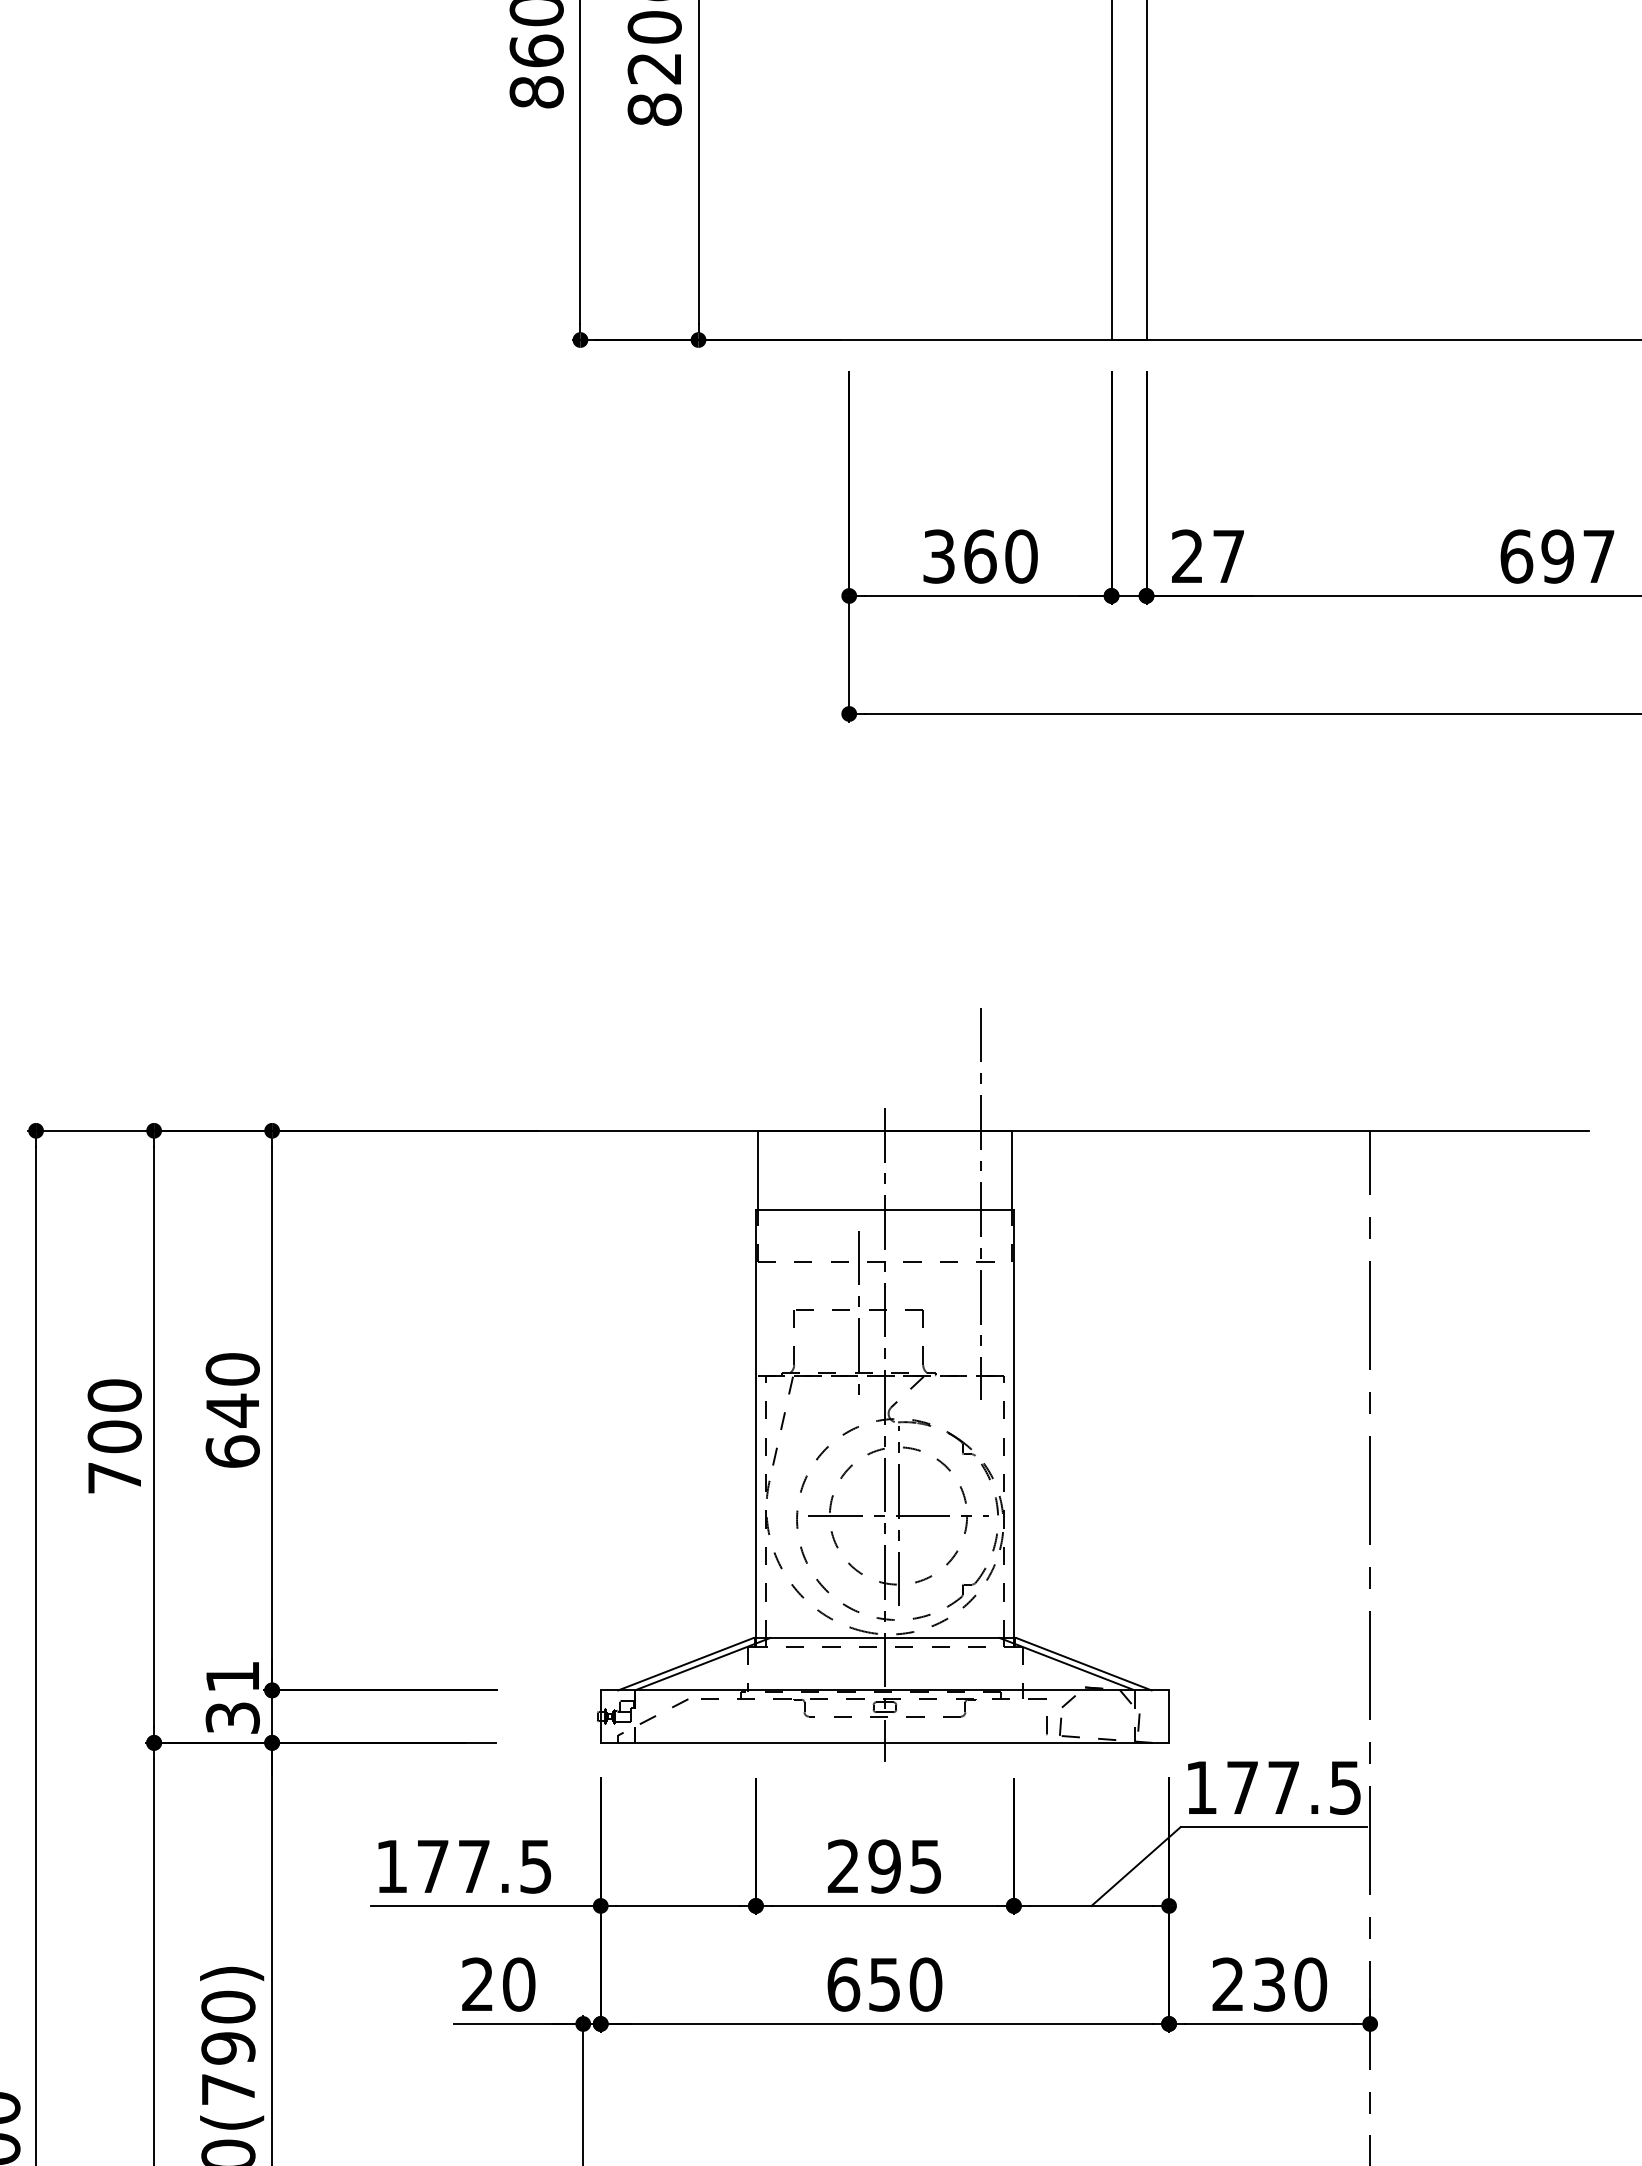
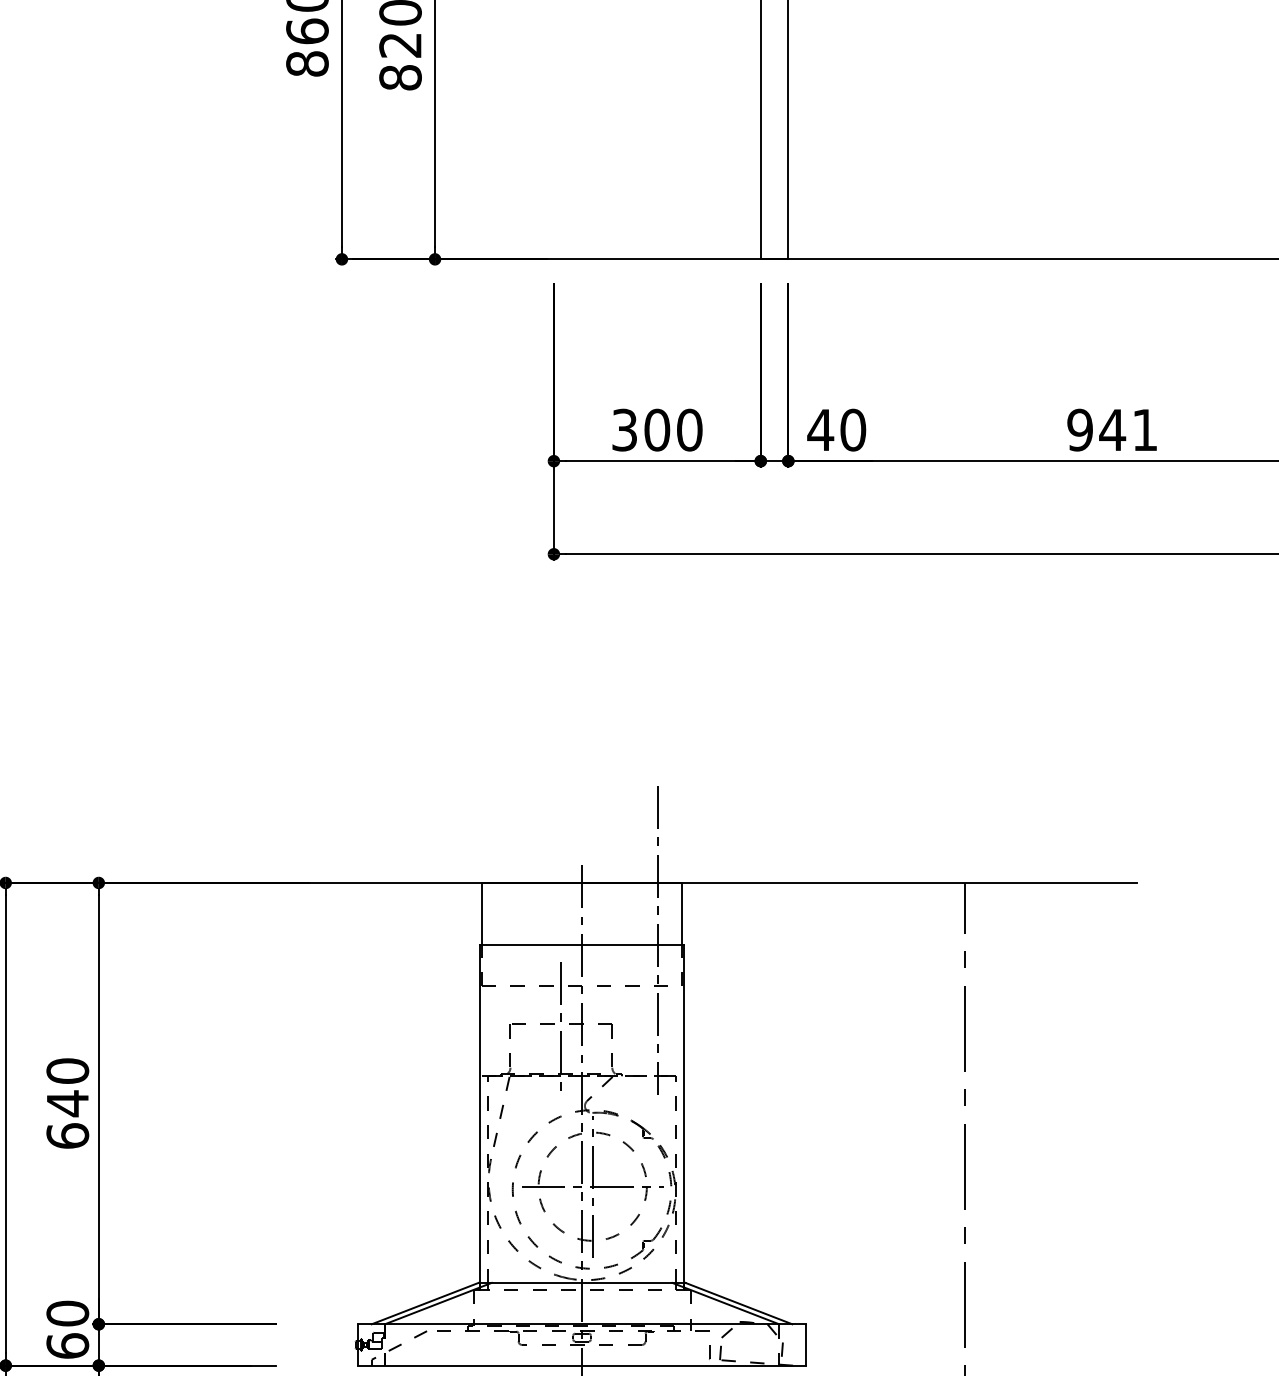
text: (980, 556) -> (657, 430), 360 -> 300
text: (1207, 556) -> (836, 430), 27 -> 40
text: (1557, 556) -> (1112, 430), 697 -> 941
text: (232, 1697) -> (67, 1329), 31 -> 60

